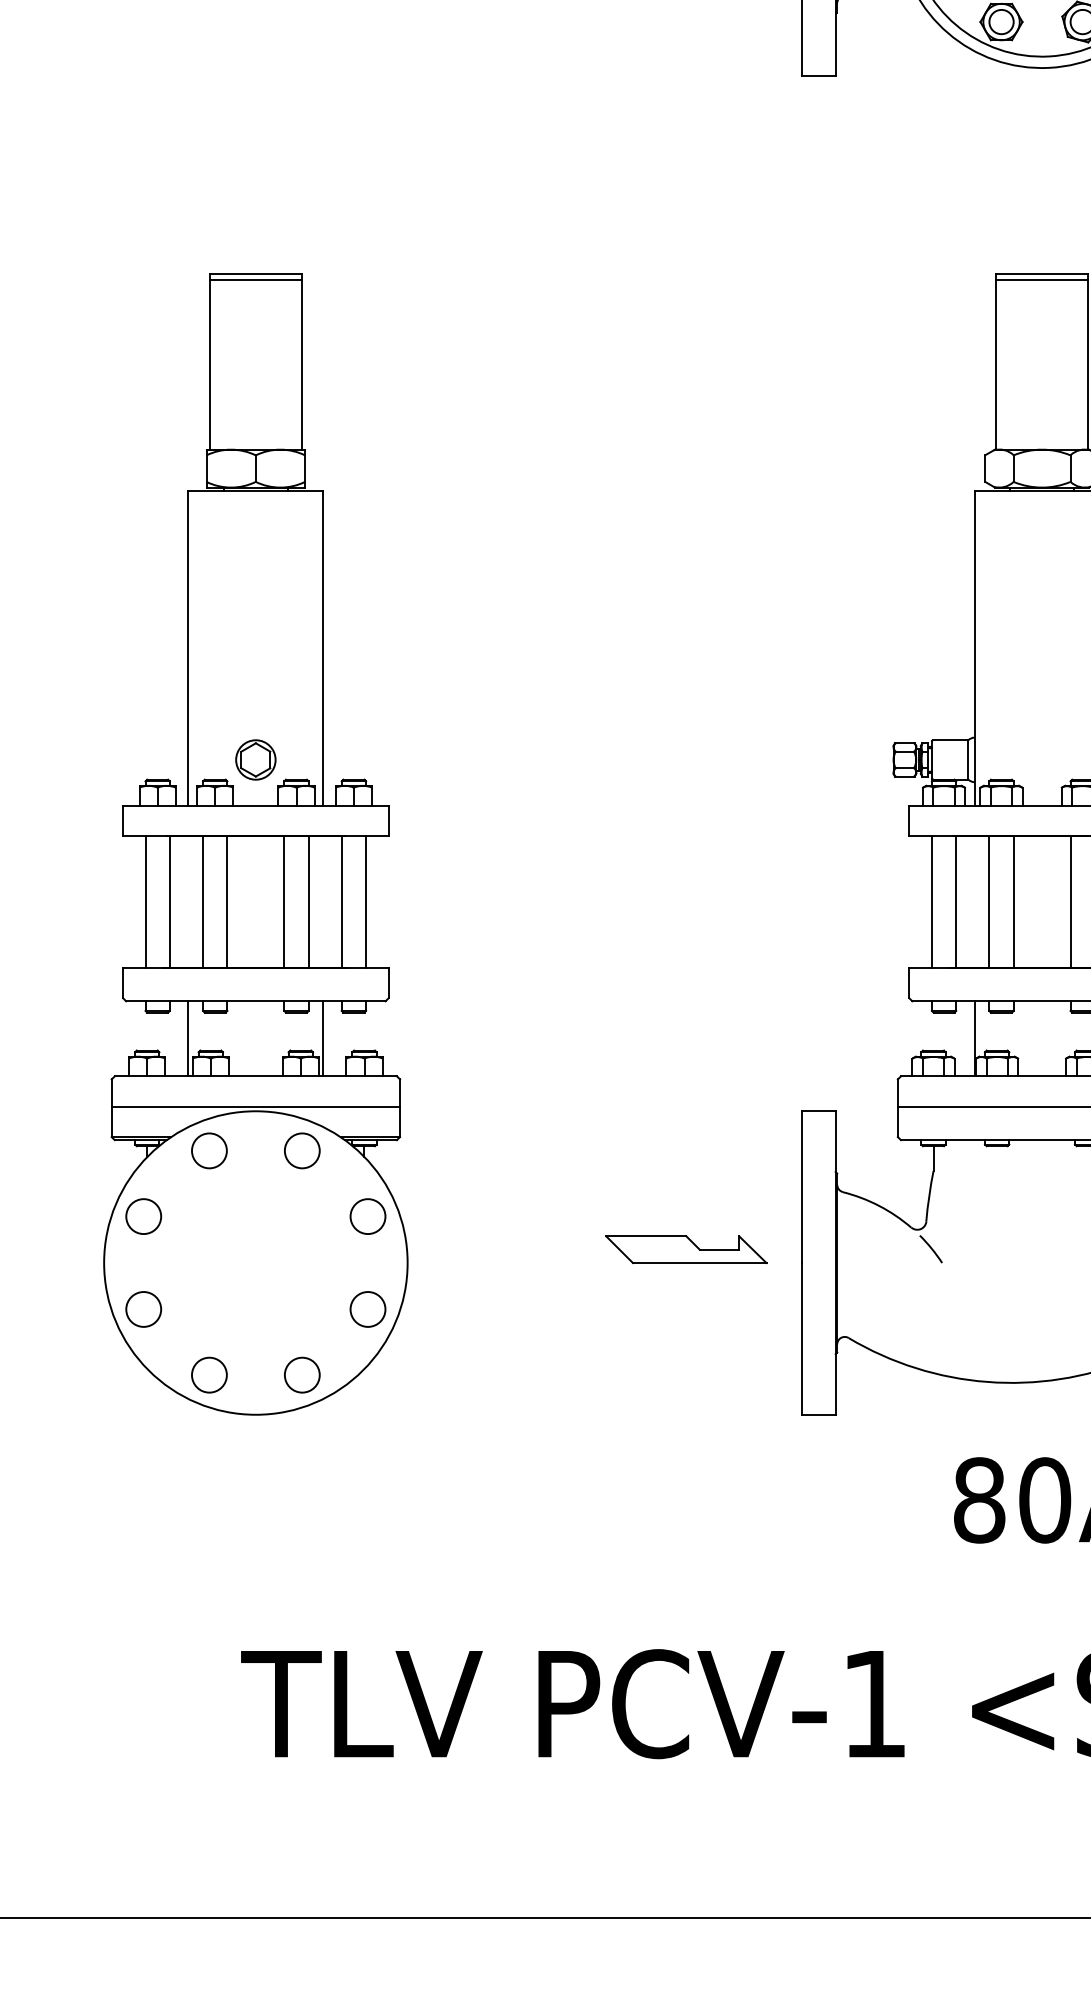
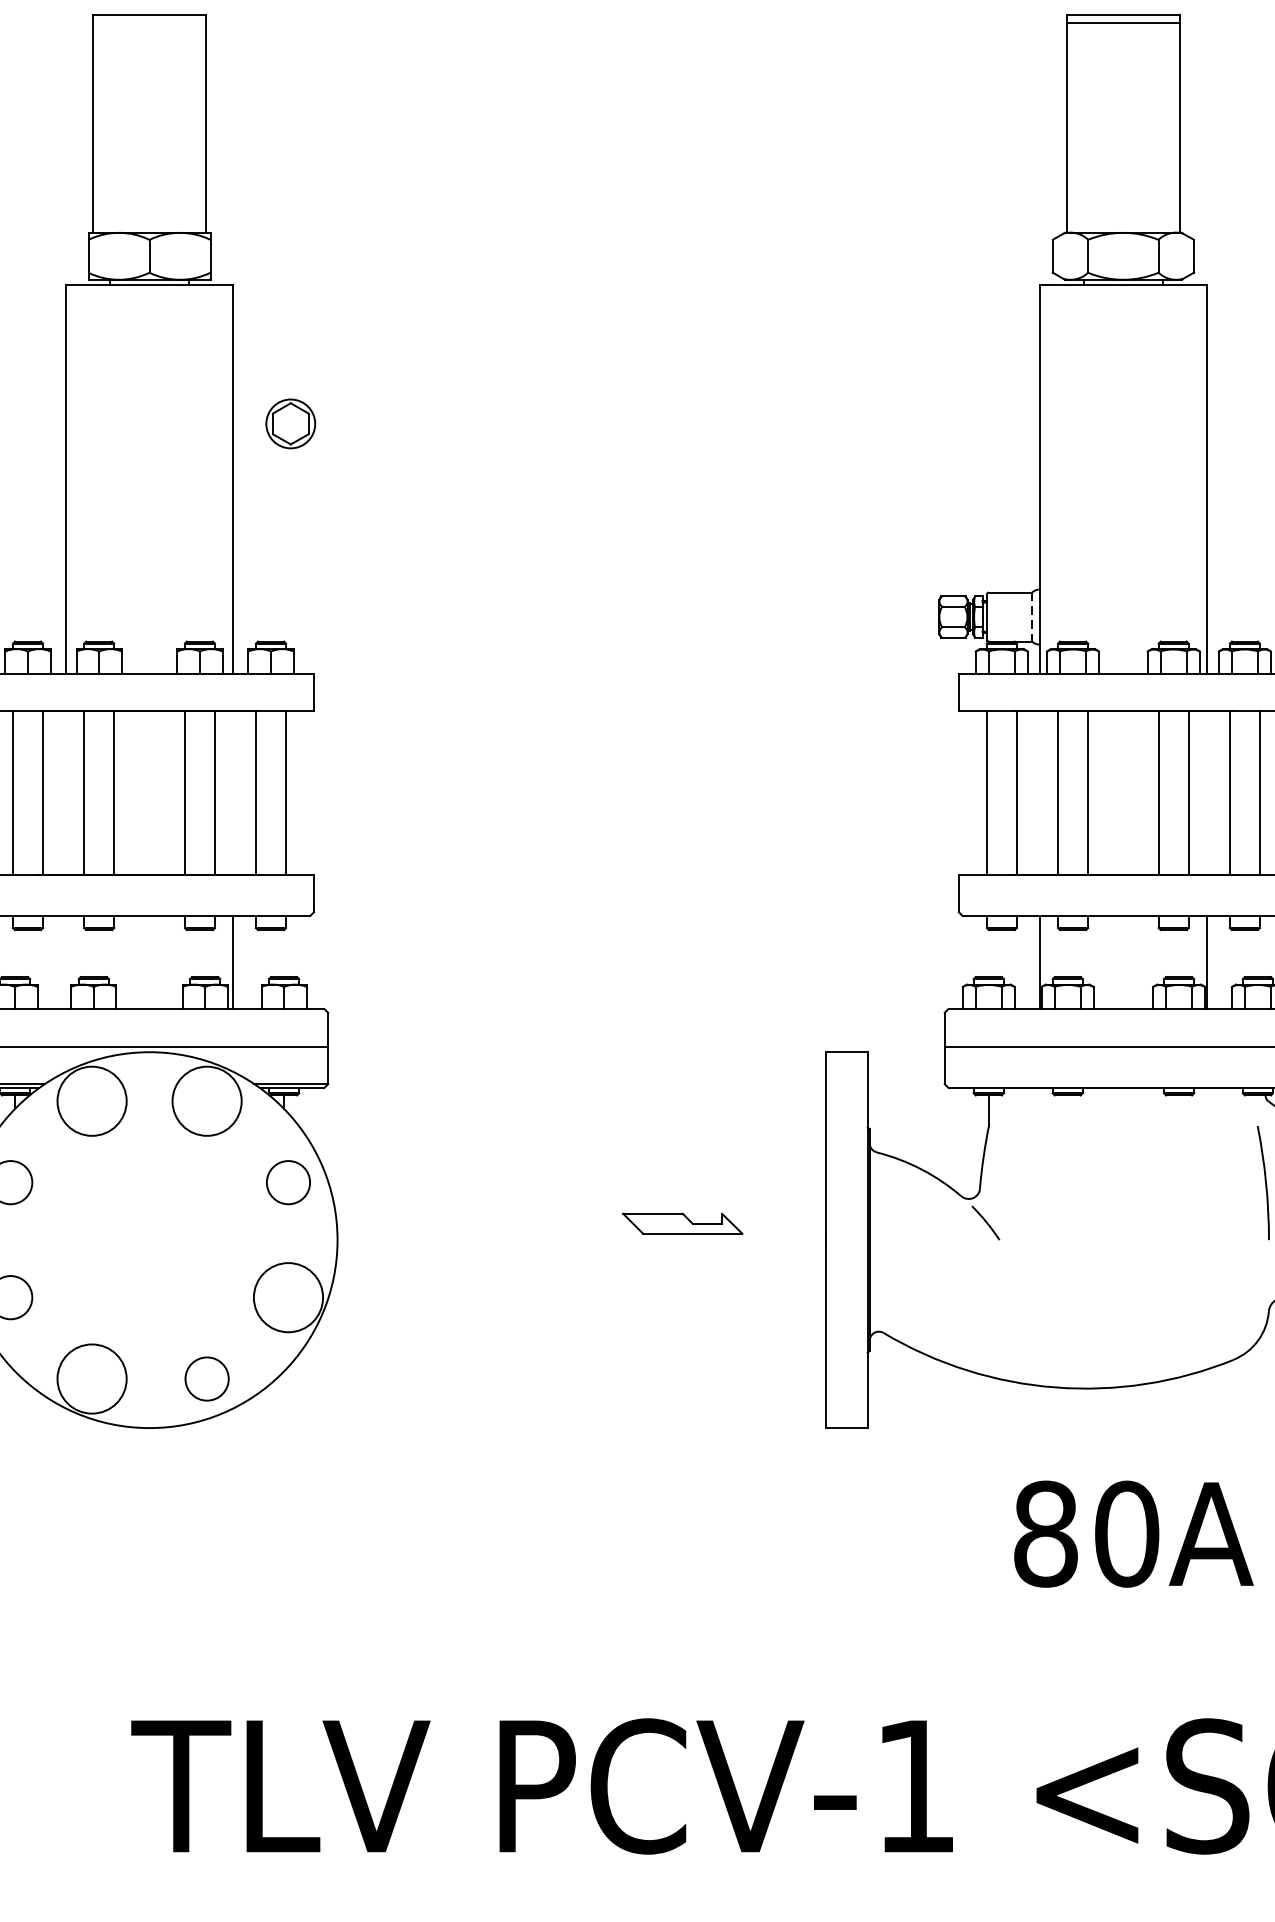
line: (255, 280) -> (149, 23), removed
part: (255, 759) -> (290, 423), moved
line: (968, 760) -> (1032, 617), solid -> dashed
line: (188, 1038) -> (66, 962), removed
circle: (209, 1150) -> (92, 1100), size x1.6
circle: (301, 1150) -> (206, 1100), size x1.6
part: (686, 1249) -> (682, 1223), size x0.6
circle: (367, 1309) -> (287, 1297), size x1.6
circle: (209, 1374) -> (92, 1378), size x1.6

